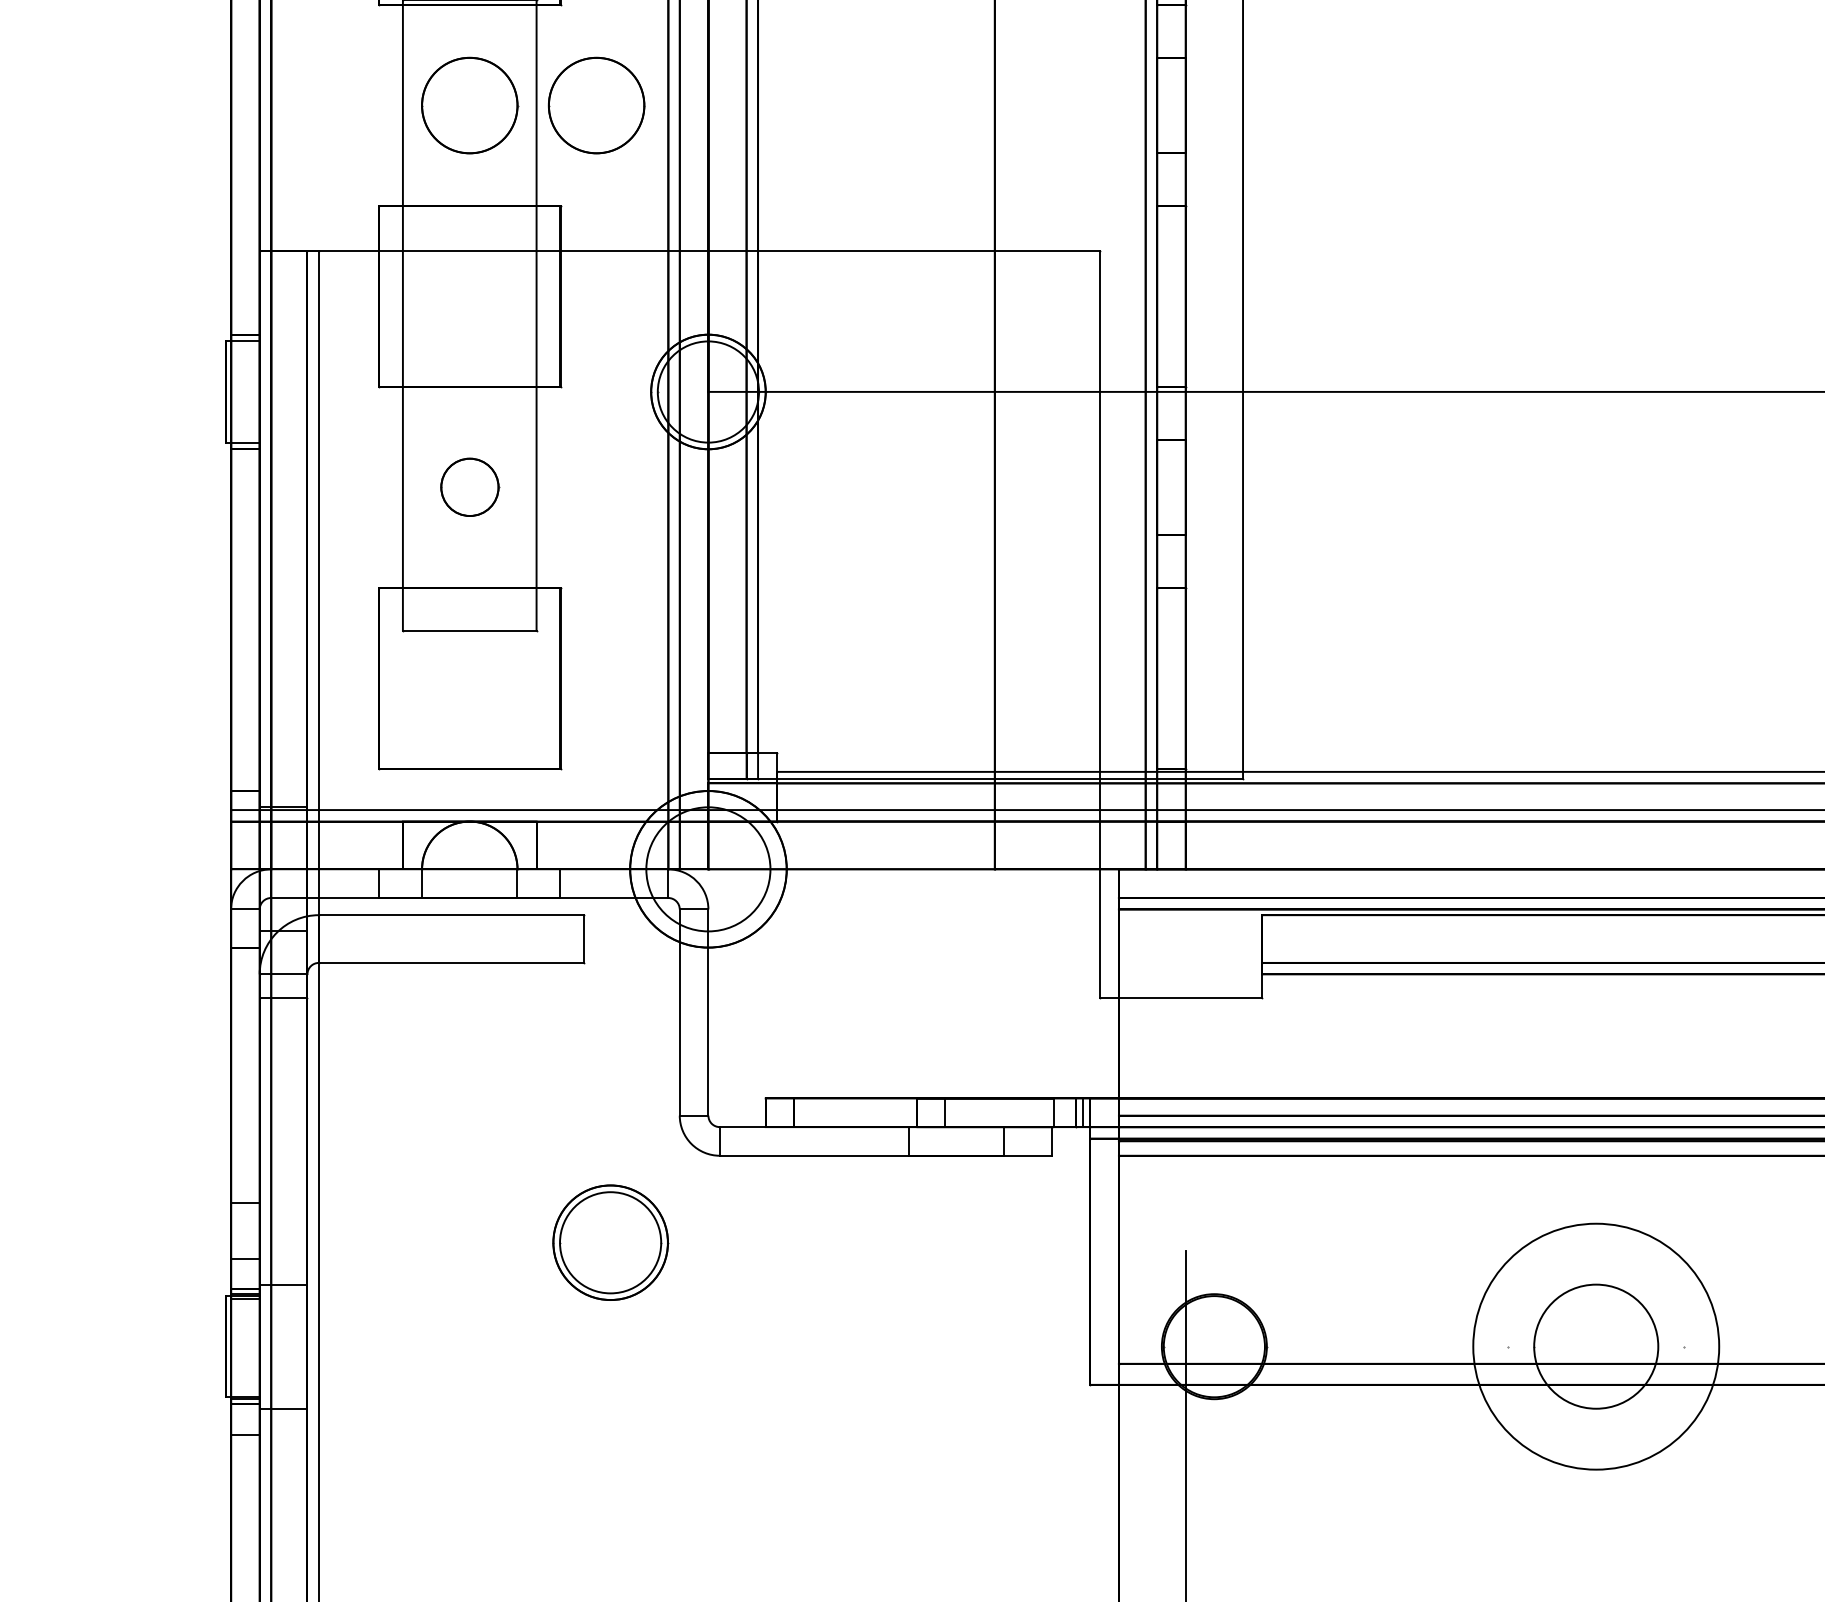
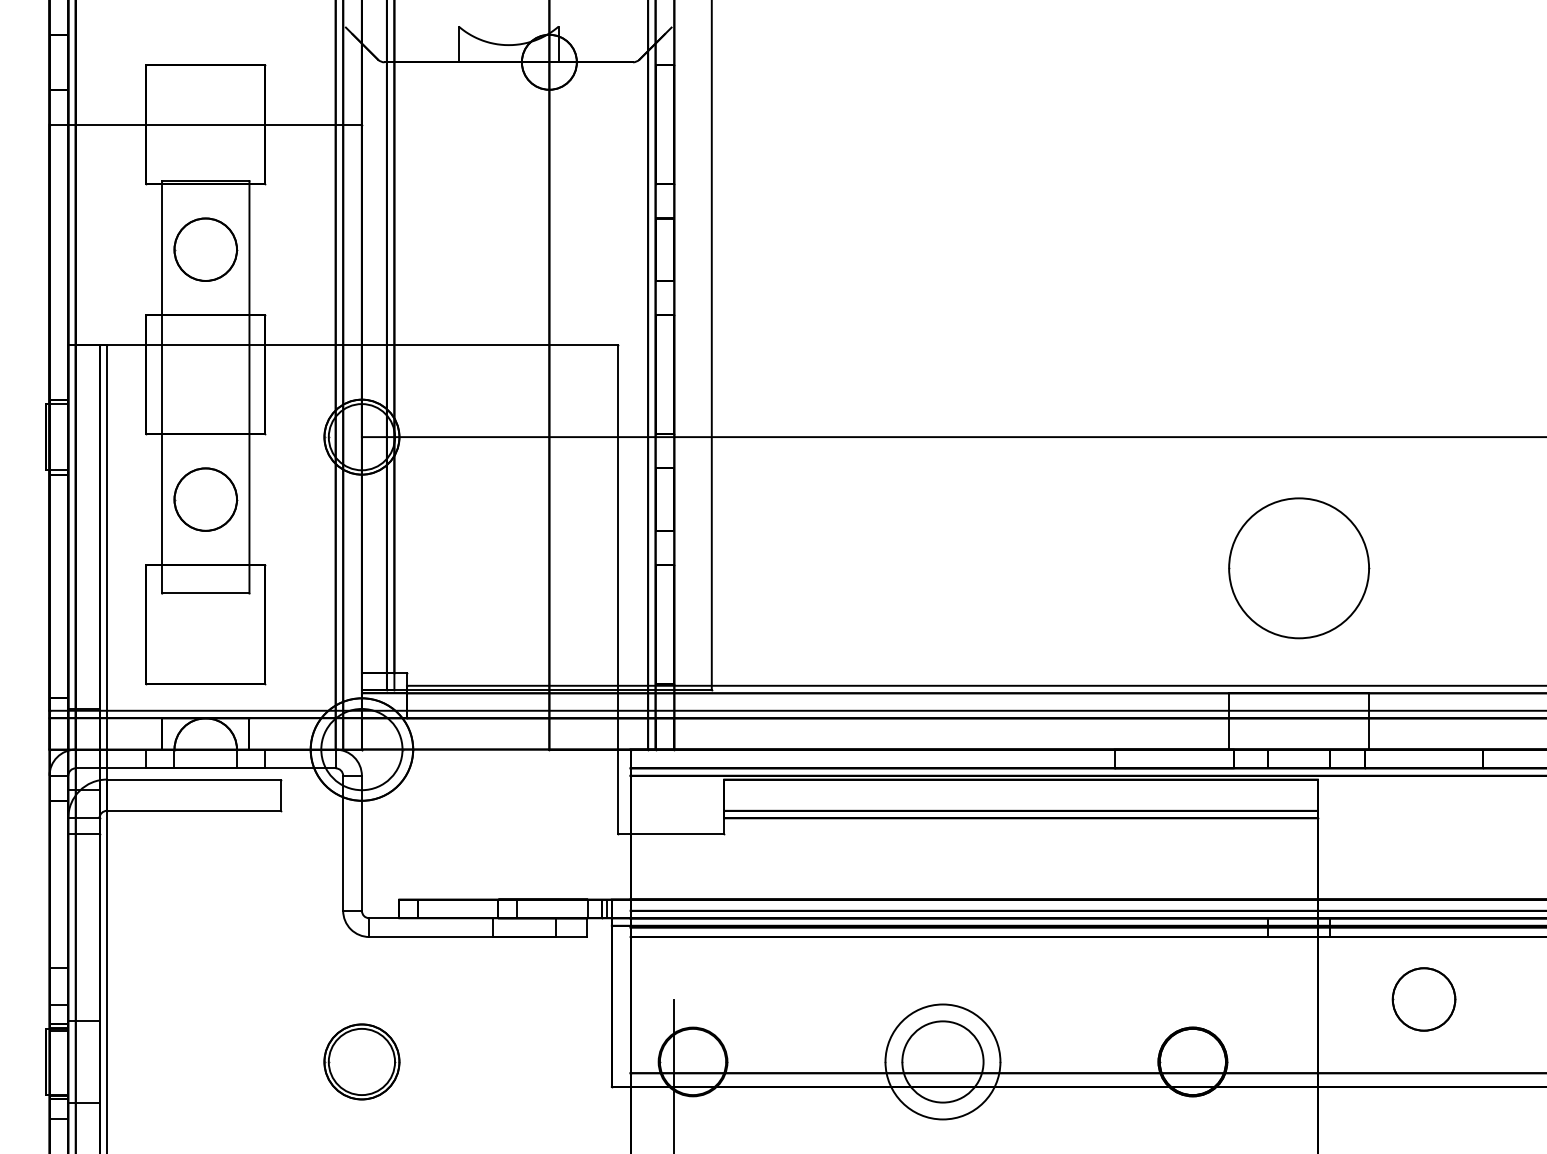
part: (596, 105) -> (288, 249), removed
part: (469, 487) -> (205, 499), size x1.67
part: (609, 1242) -> (361, 1061), moved
circle: (1595, 1345) -> (942, 1061), size x0.71

